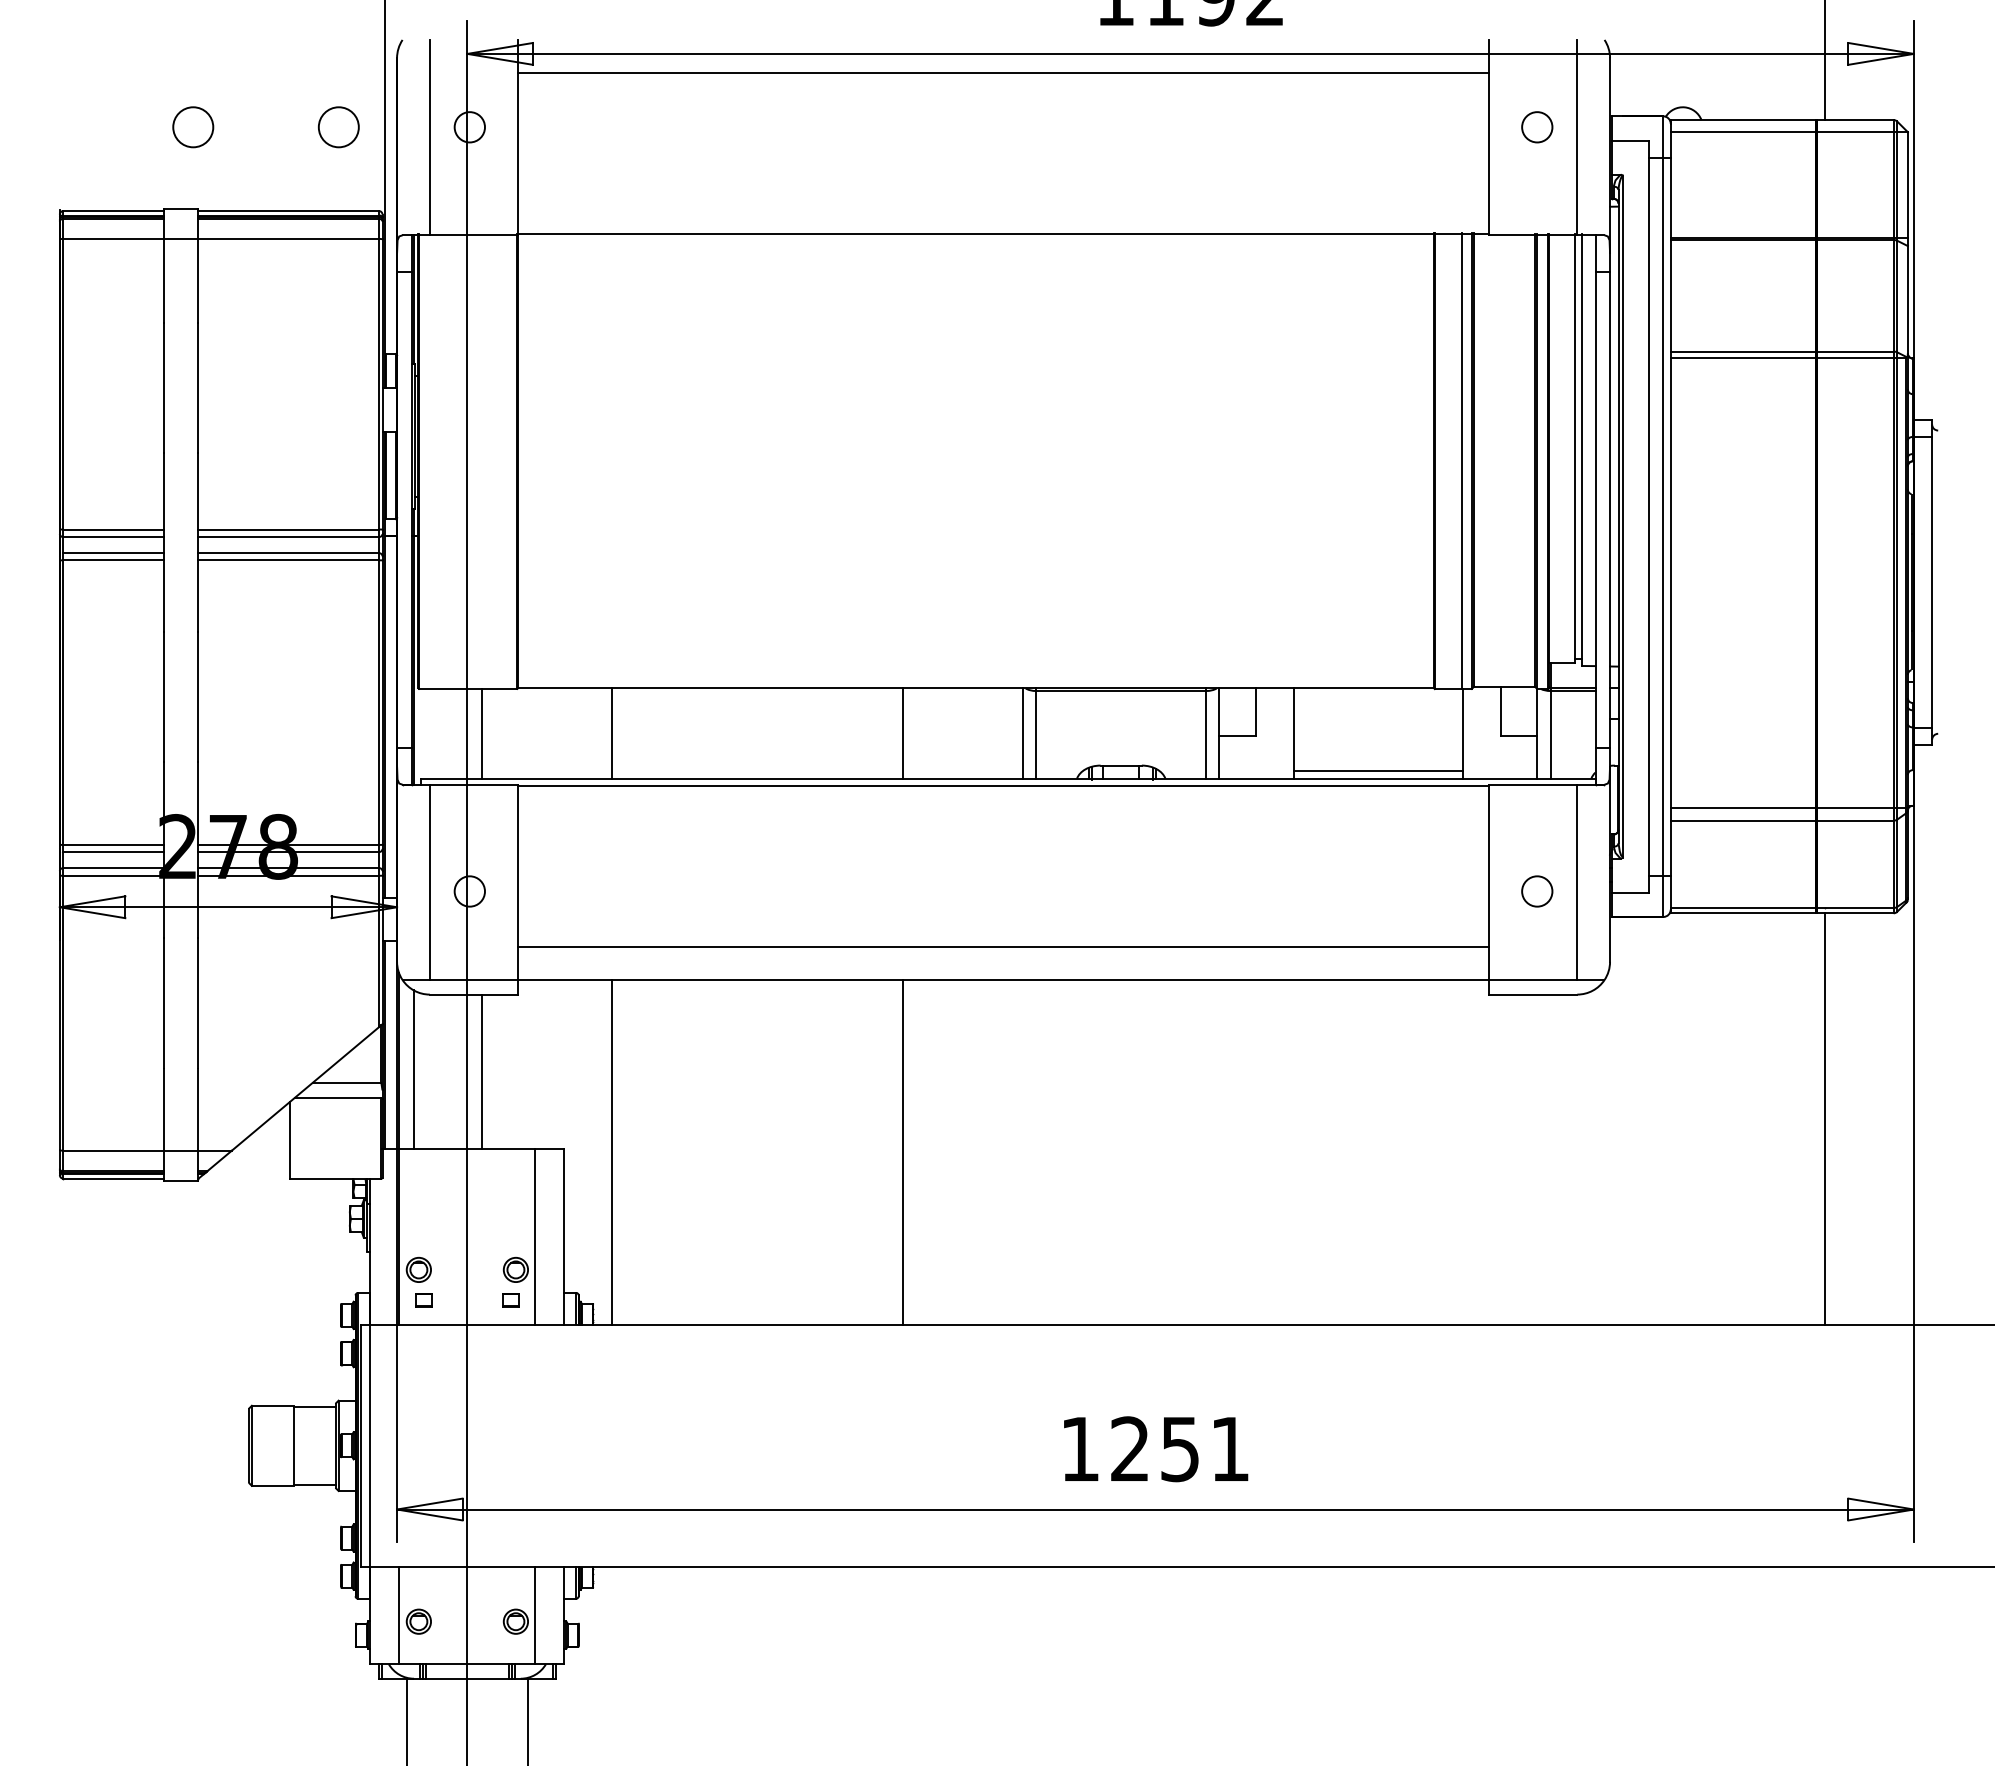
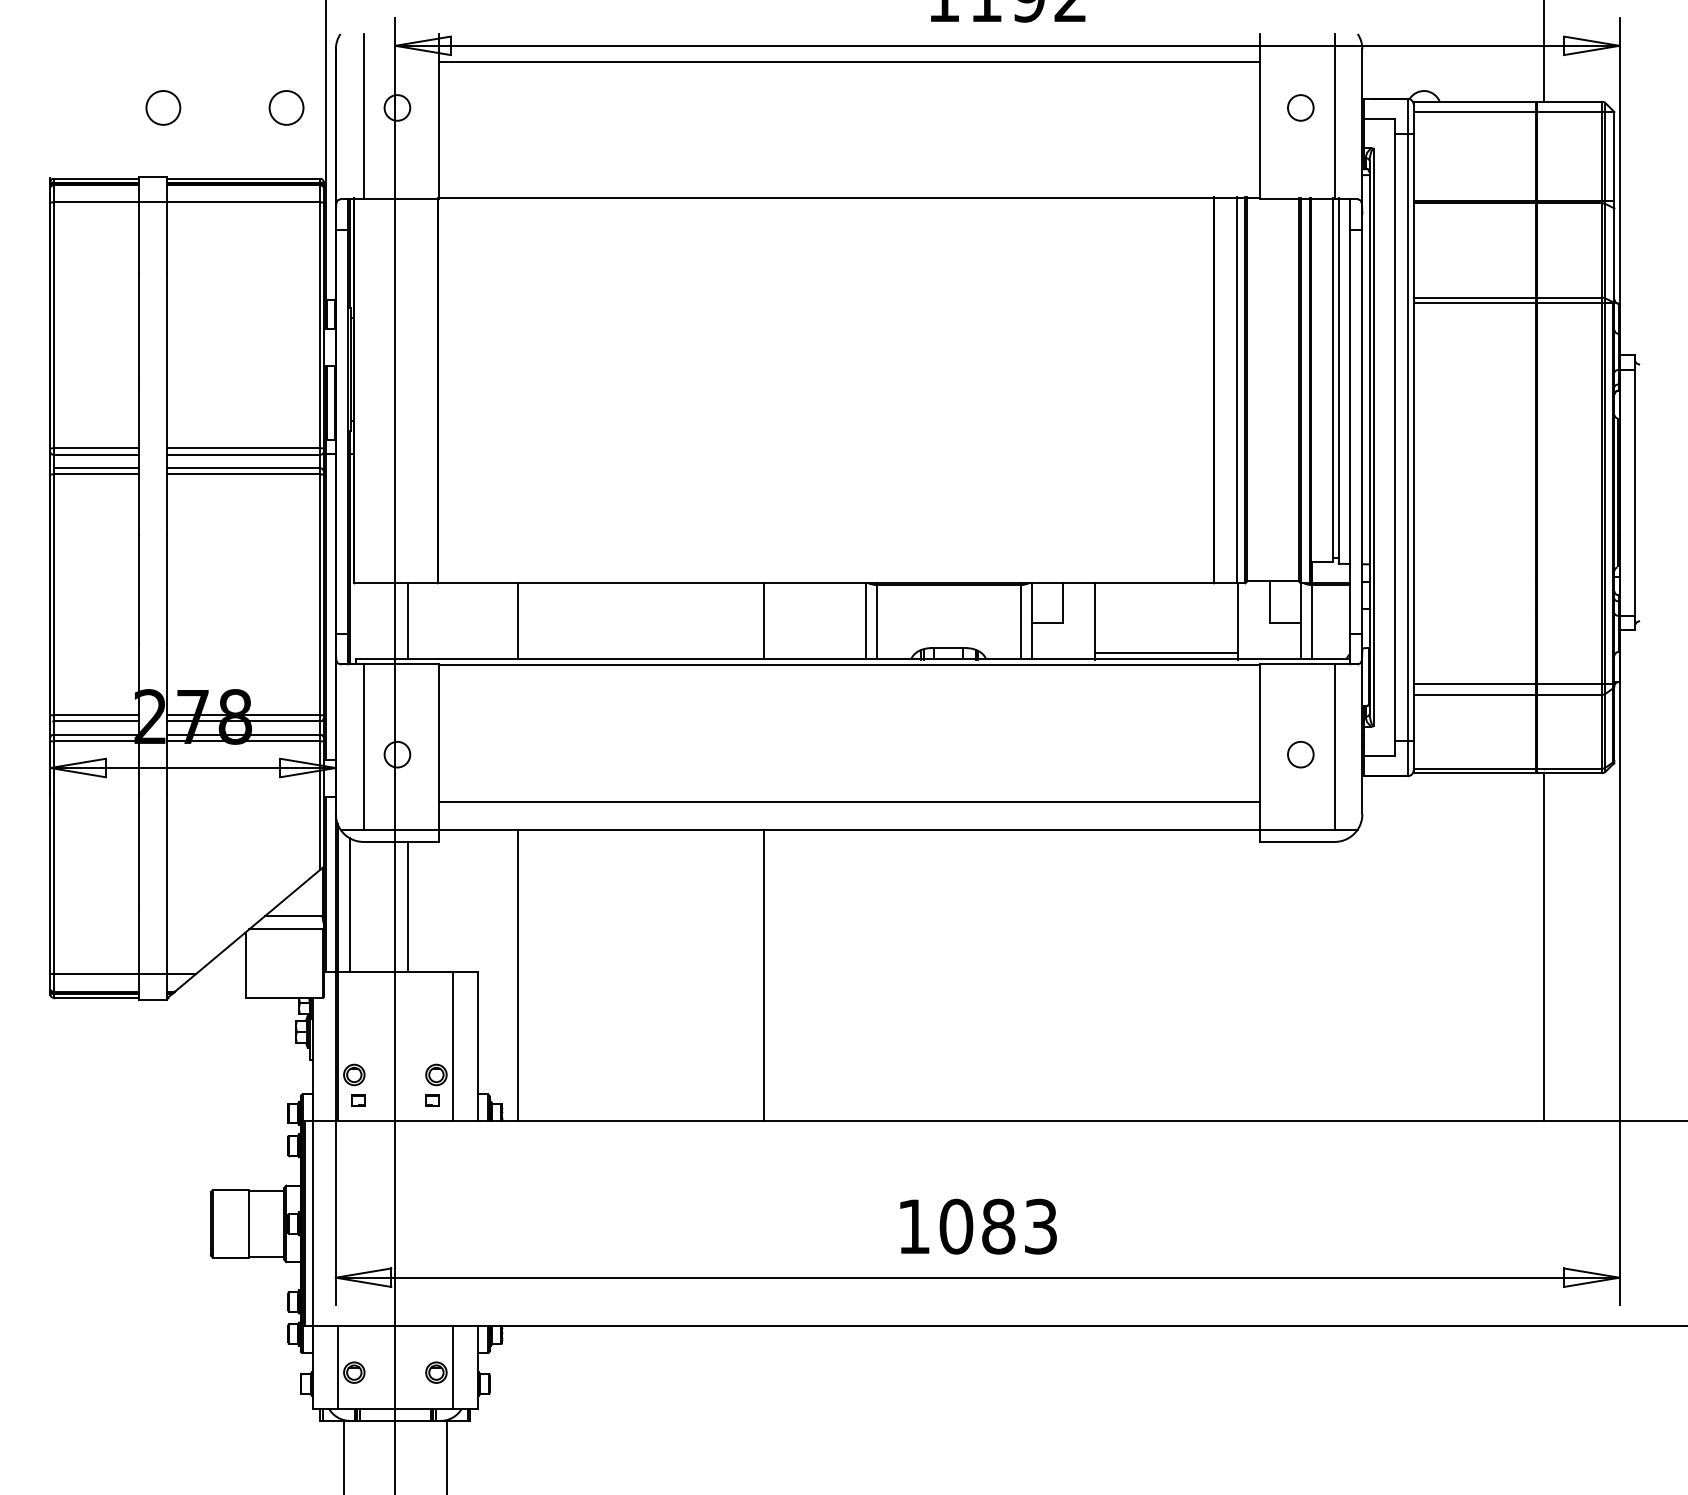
text: (1179, 1449) -> (998, 1226), 1251 -> 1083

